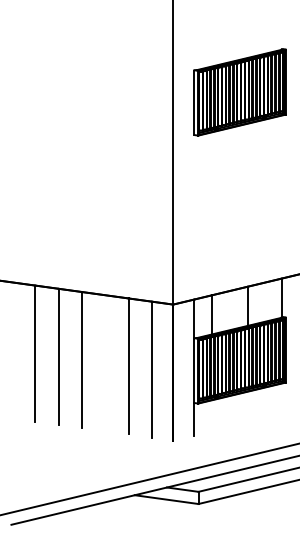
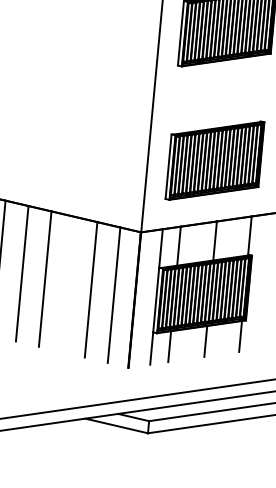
part: (239, 226) -> (214, 160), added
line: (281, 398) -> (240, 335), added
line: (247, 406) -> (205, 340), added
line: (212, 415) -> (170, 346), added

